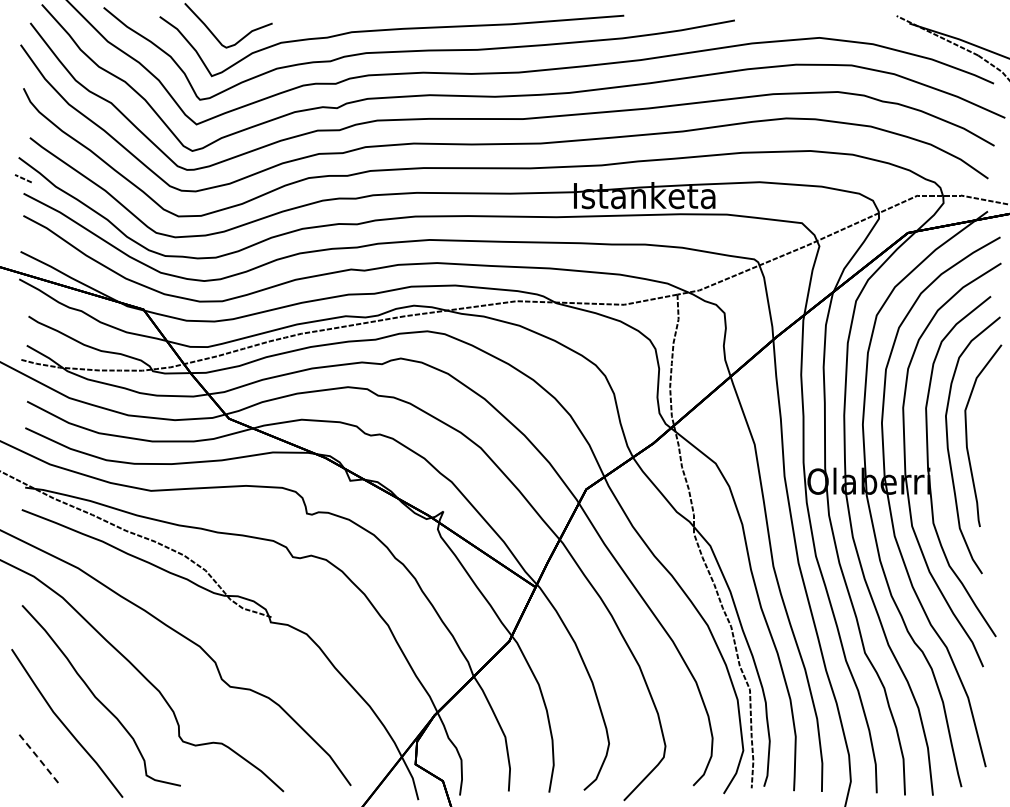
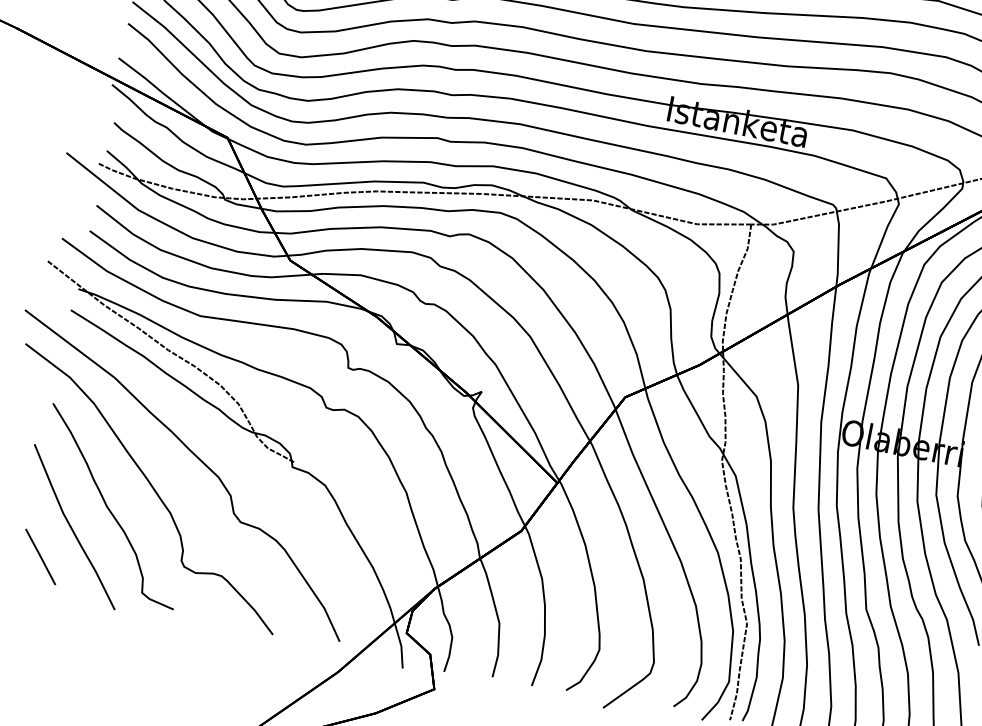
line: (39, 758) -> (40, 556), dashed -> solid

